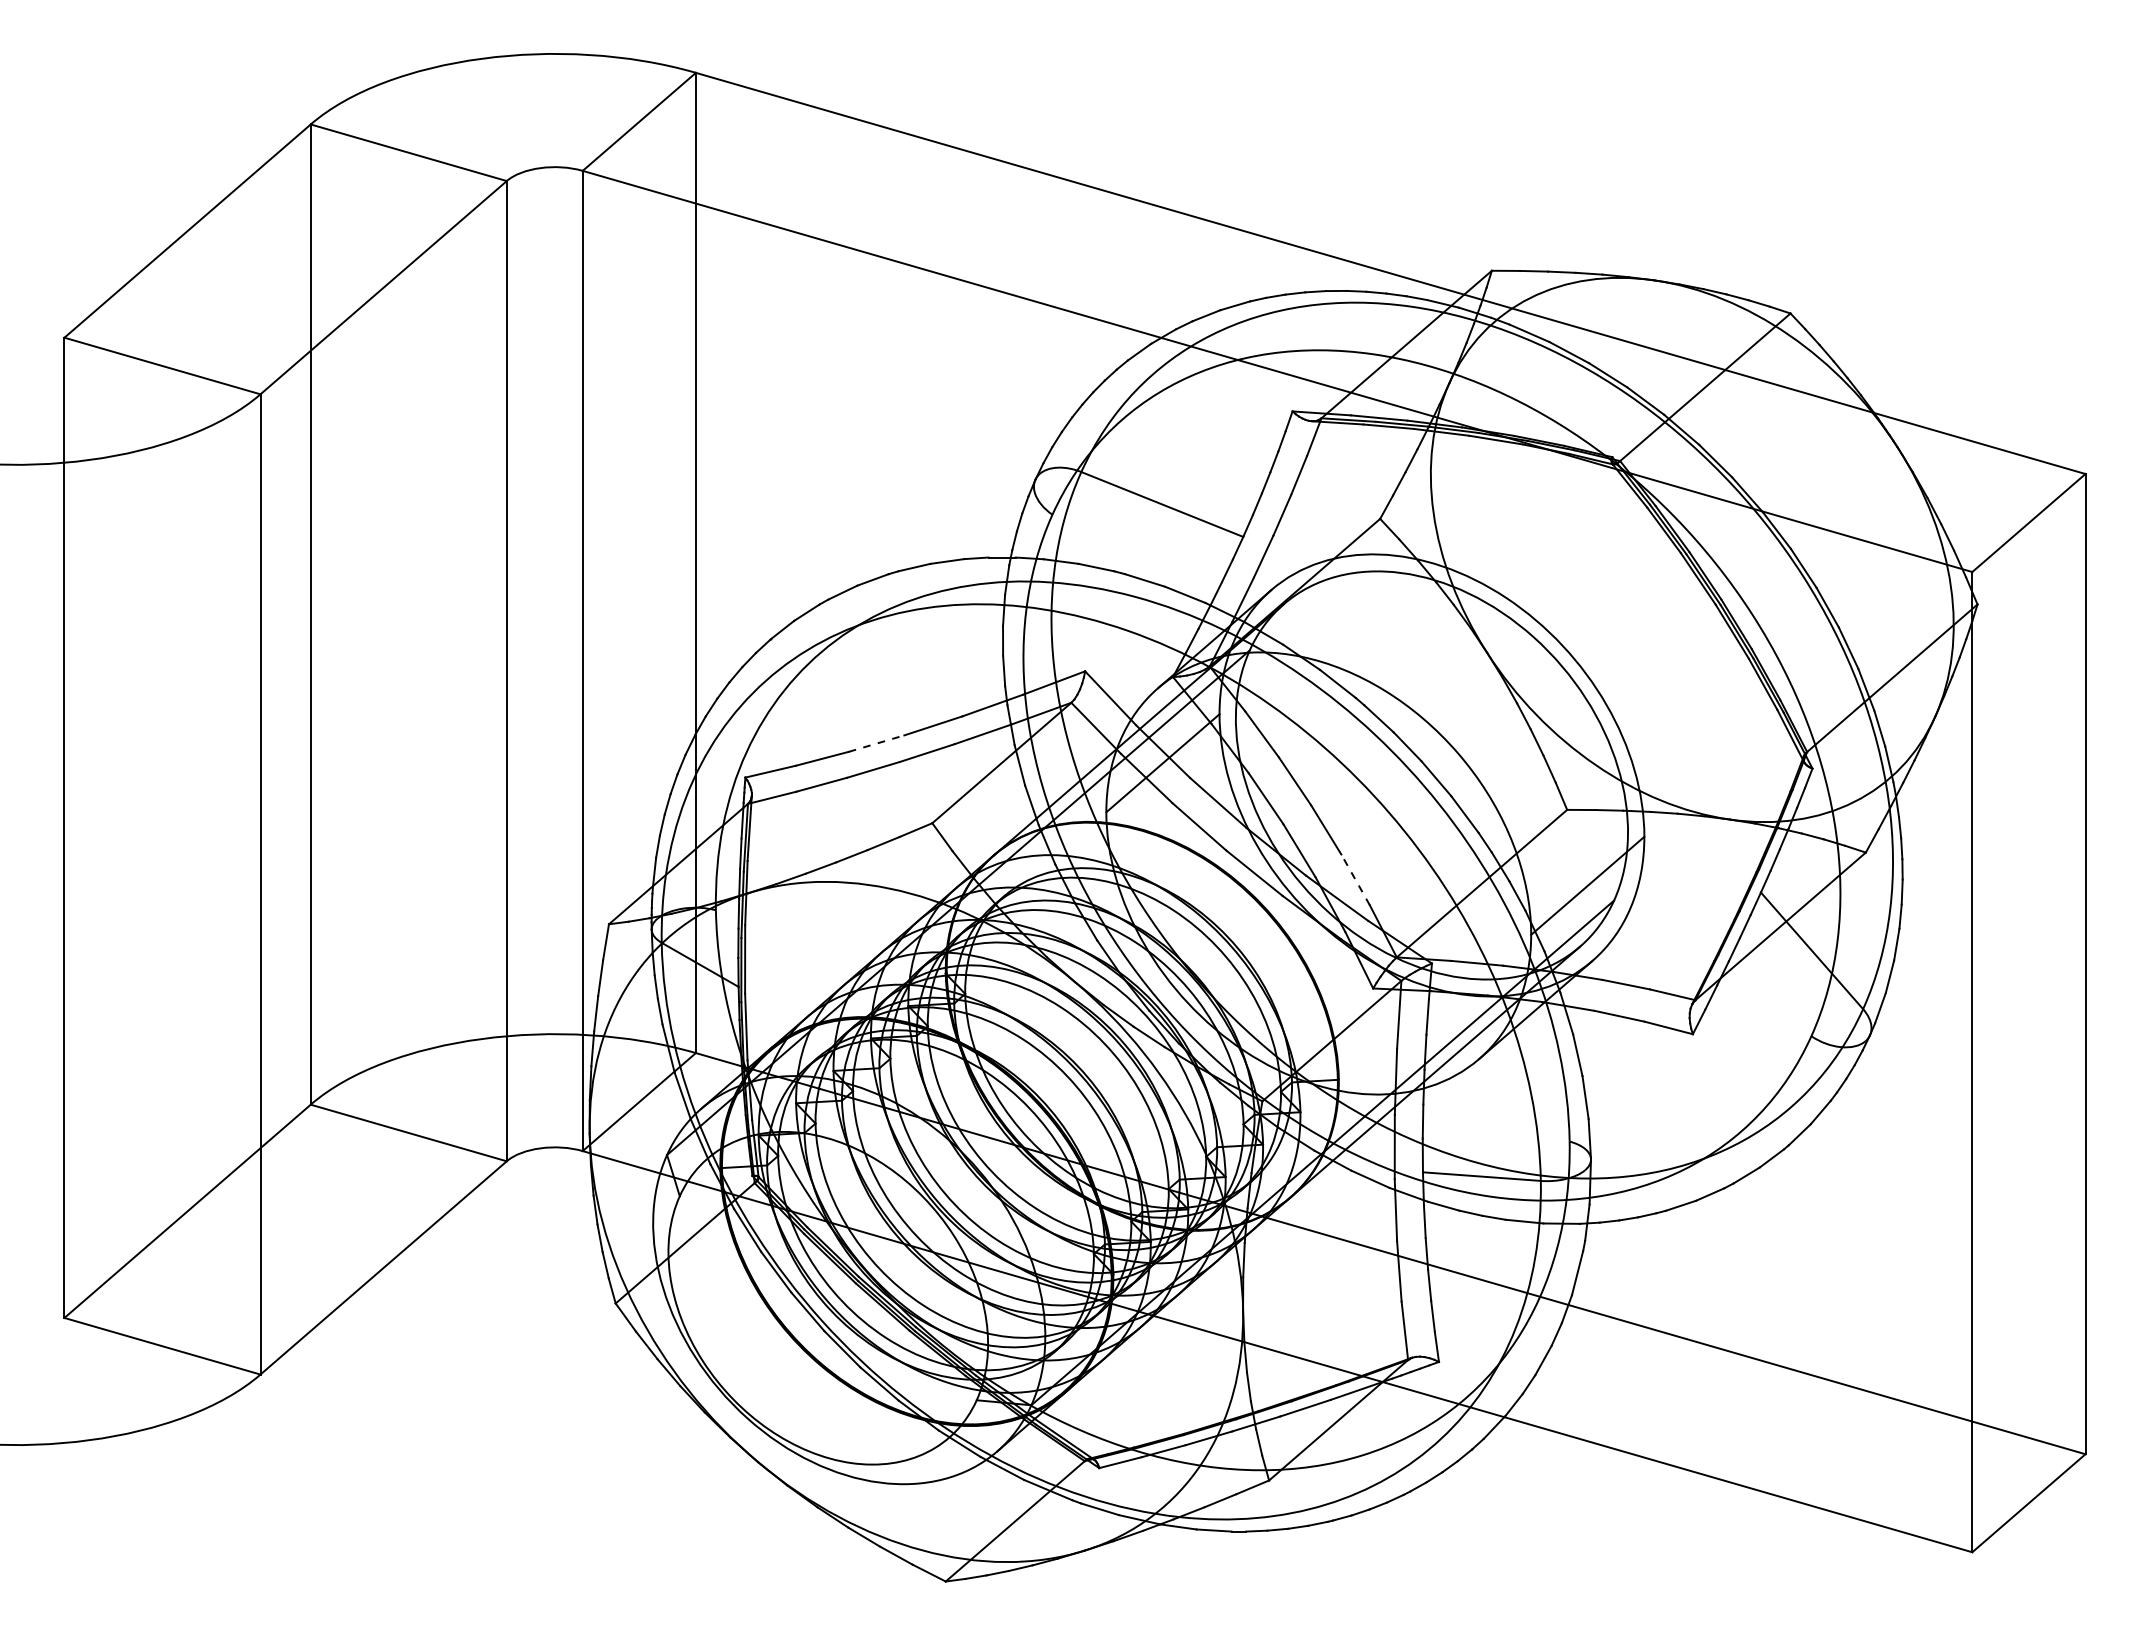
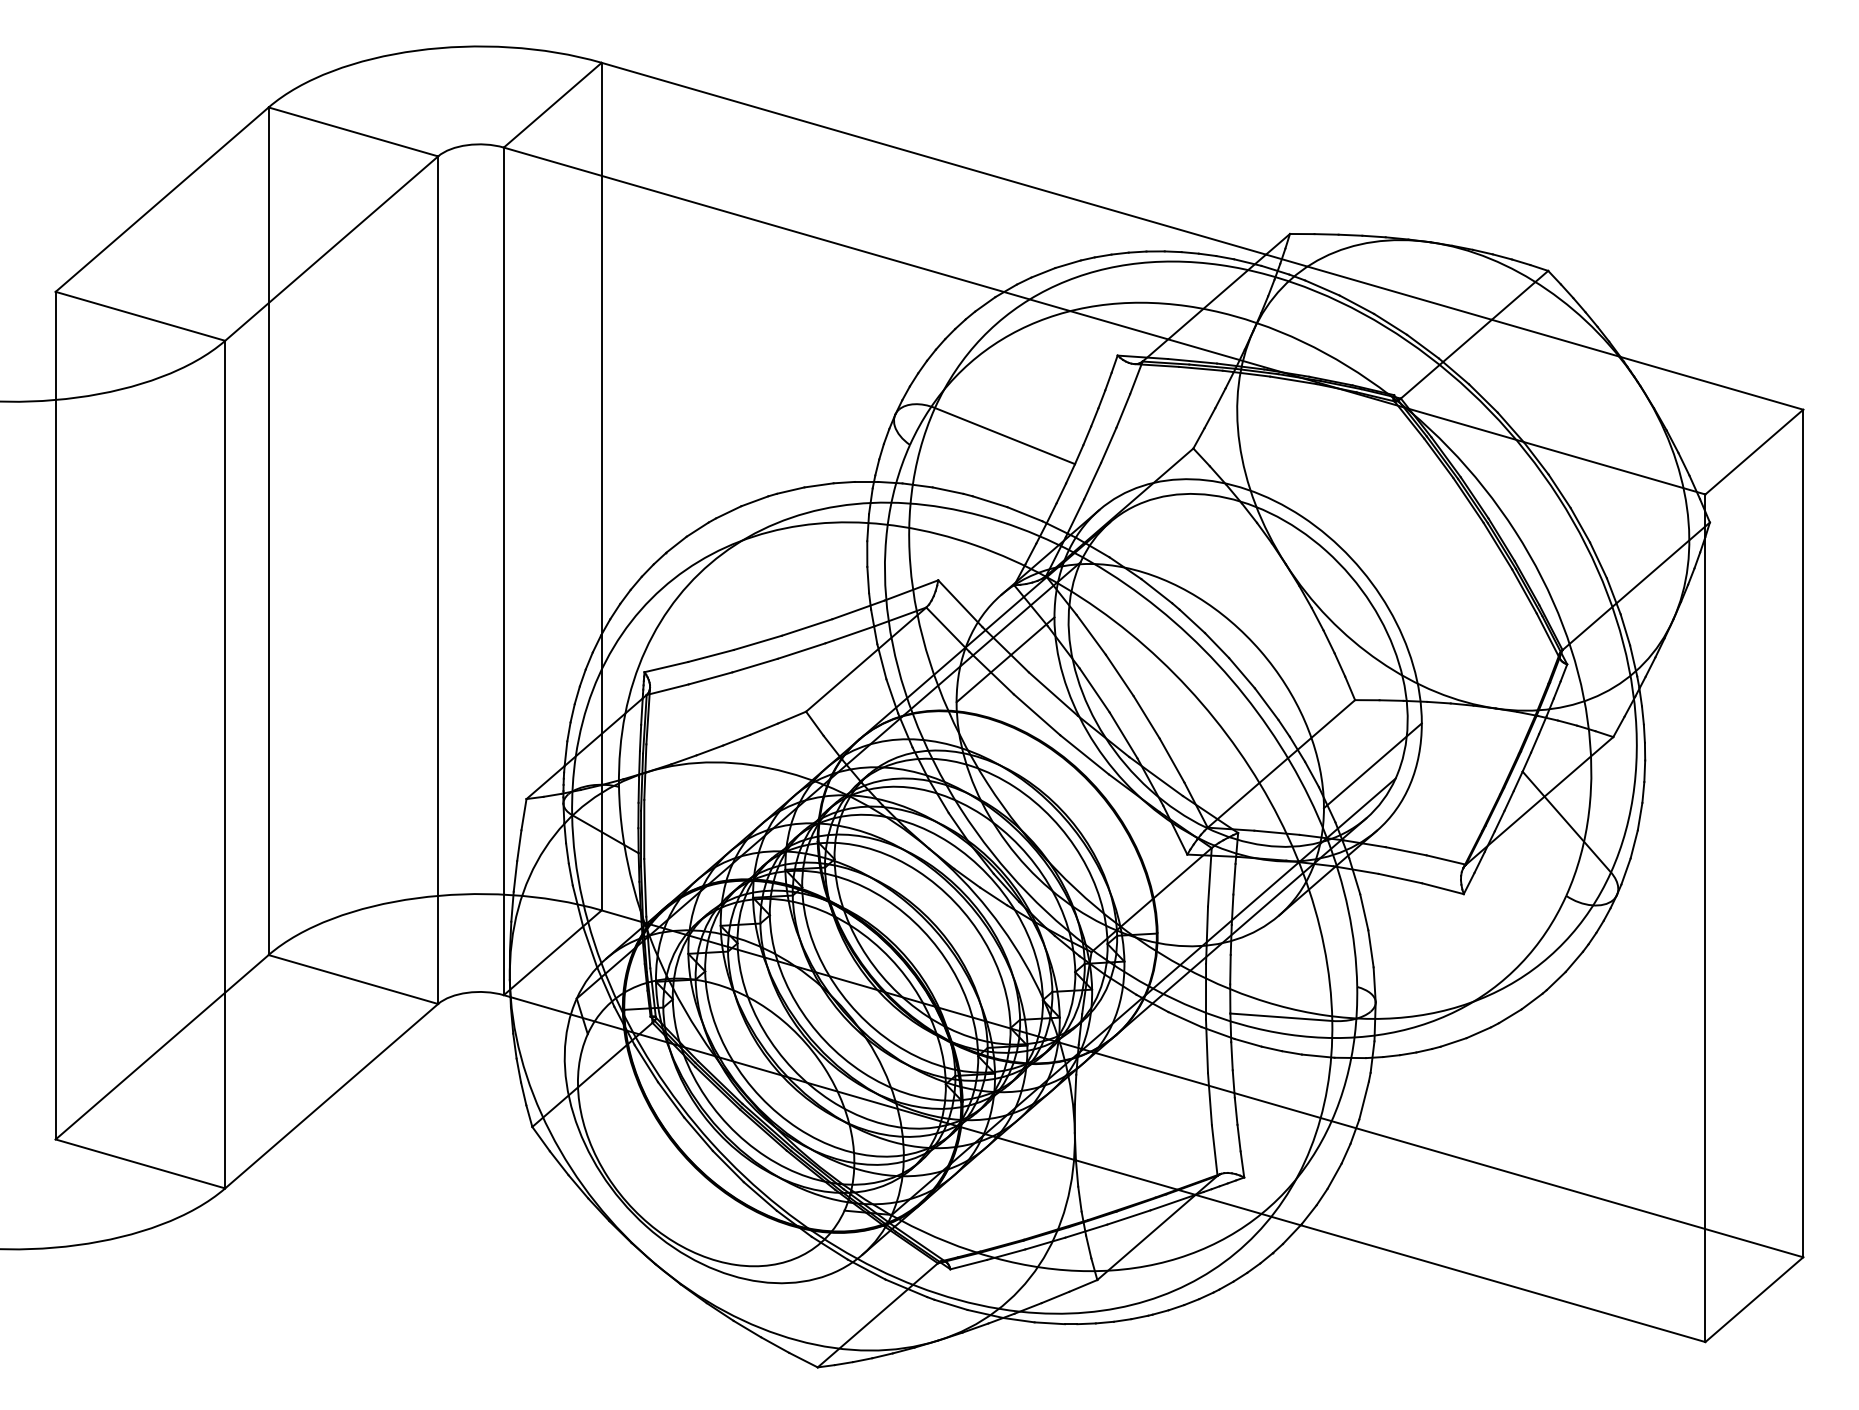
line: (876, 743) -> (757, 642), dashed -> solid
line: (1355, 879) -> (1172, 760), dashed -> solid

